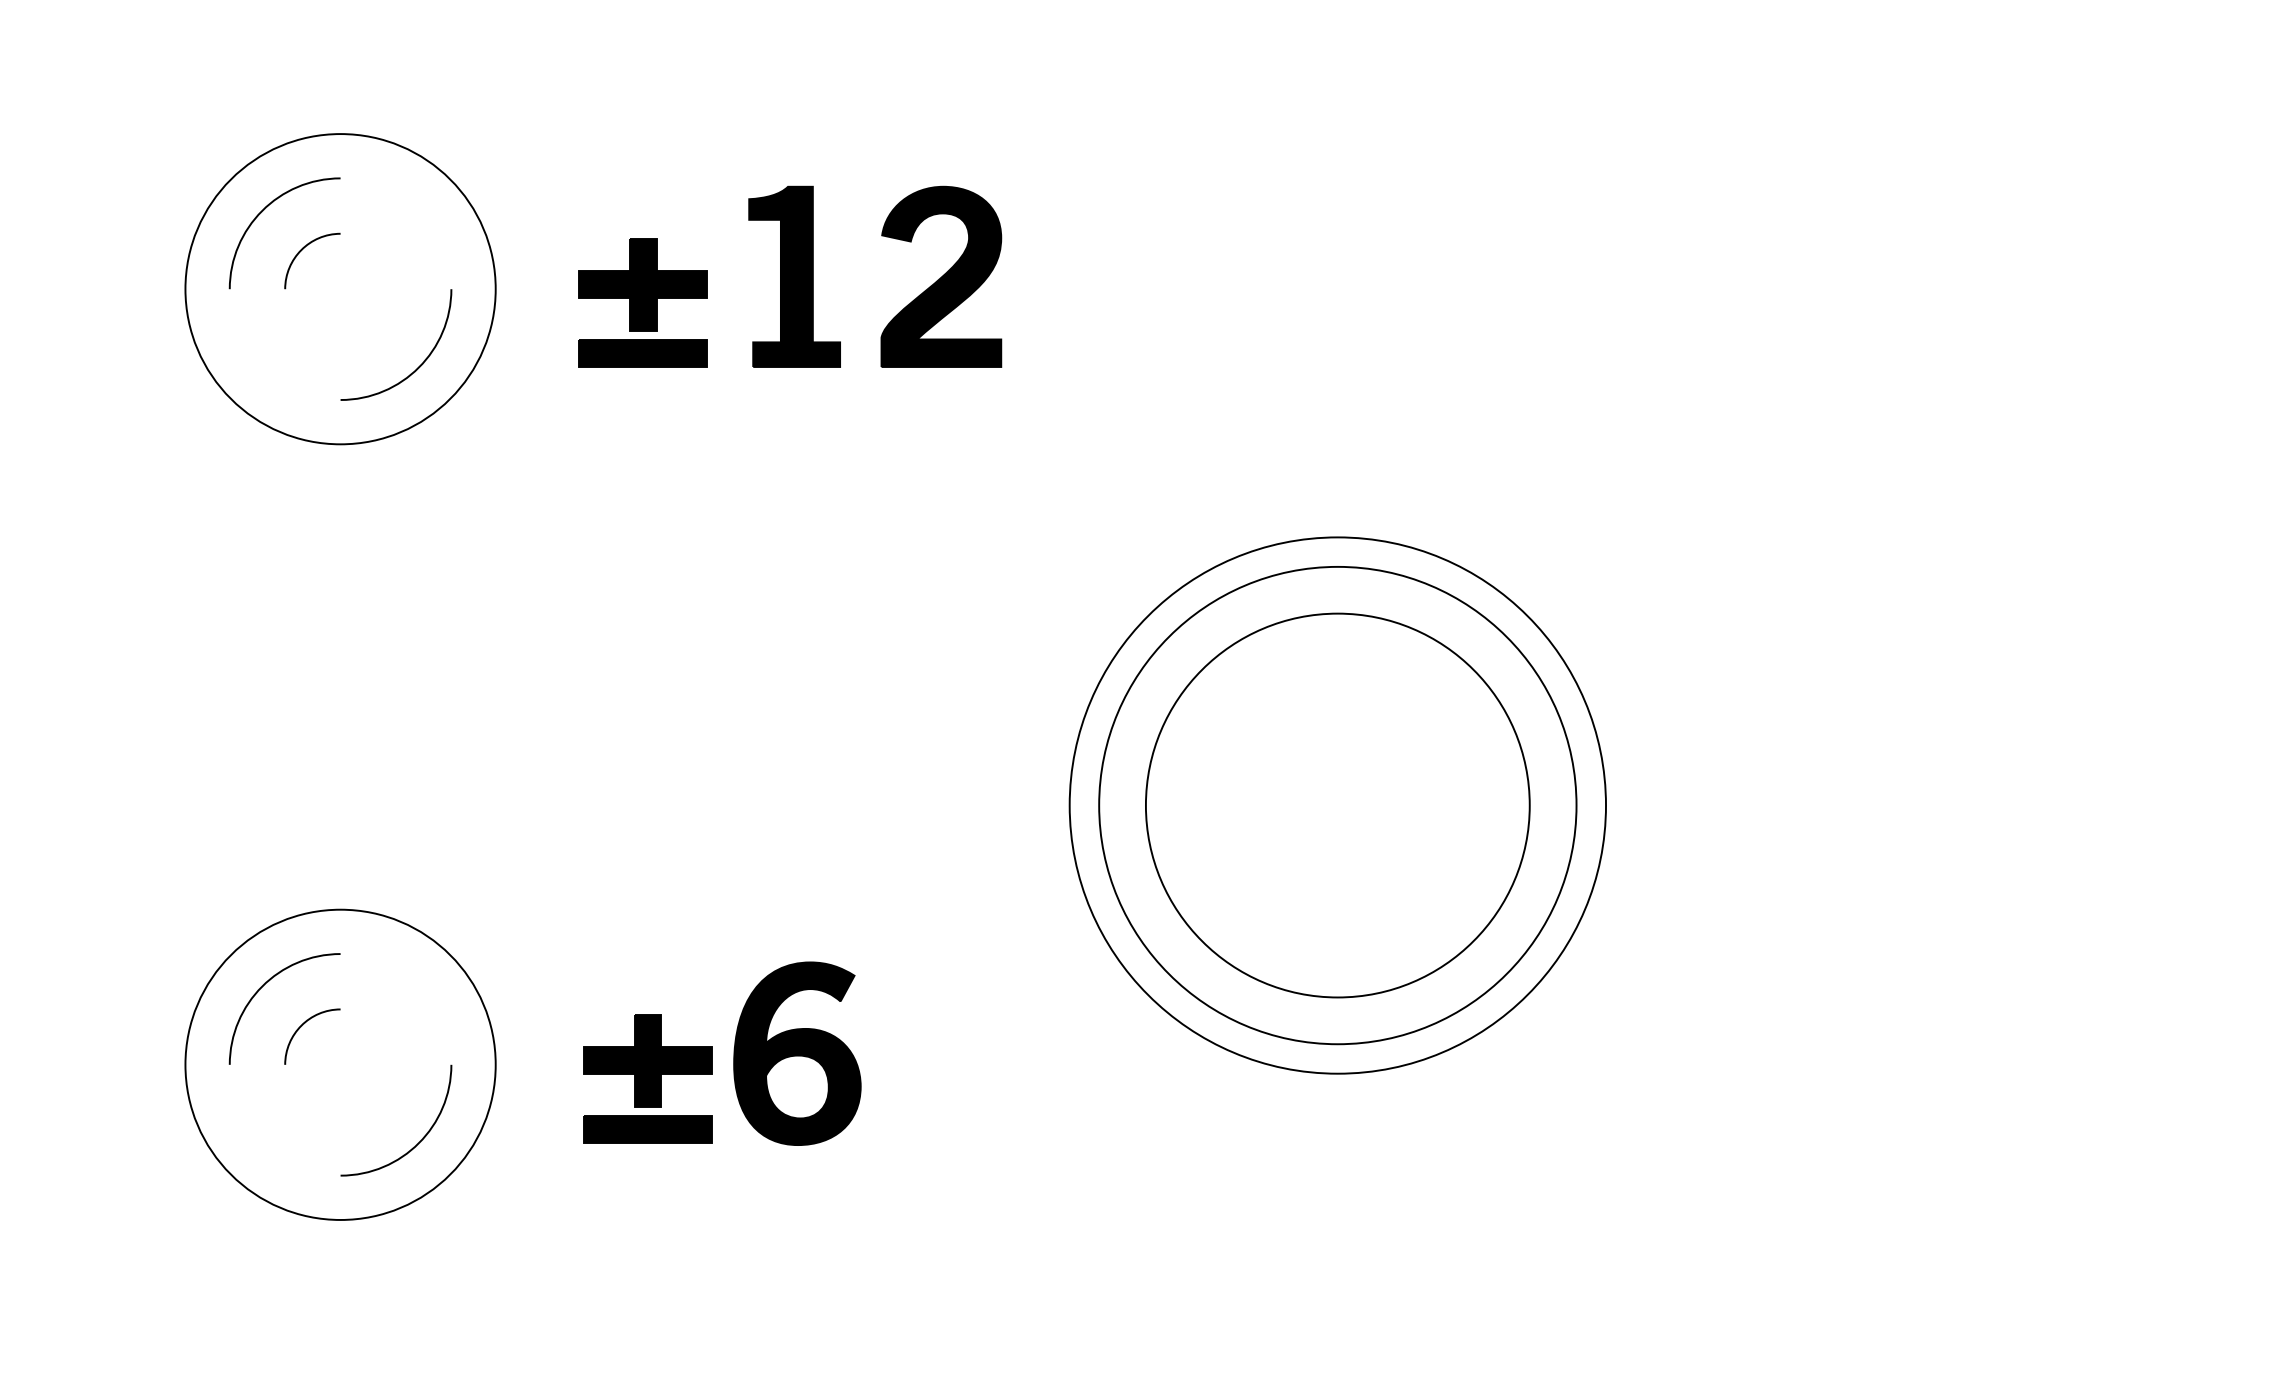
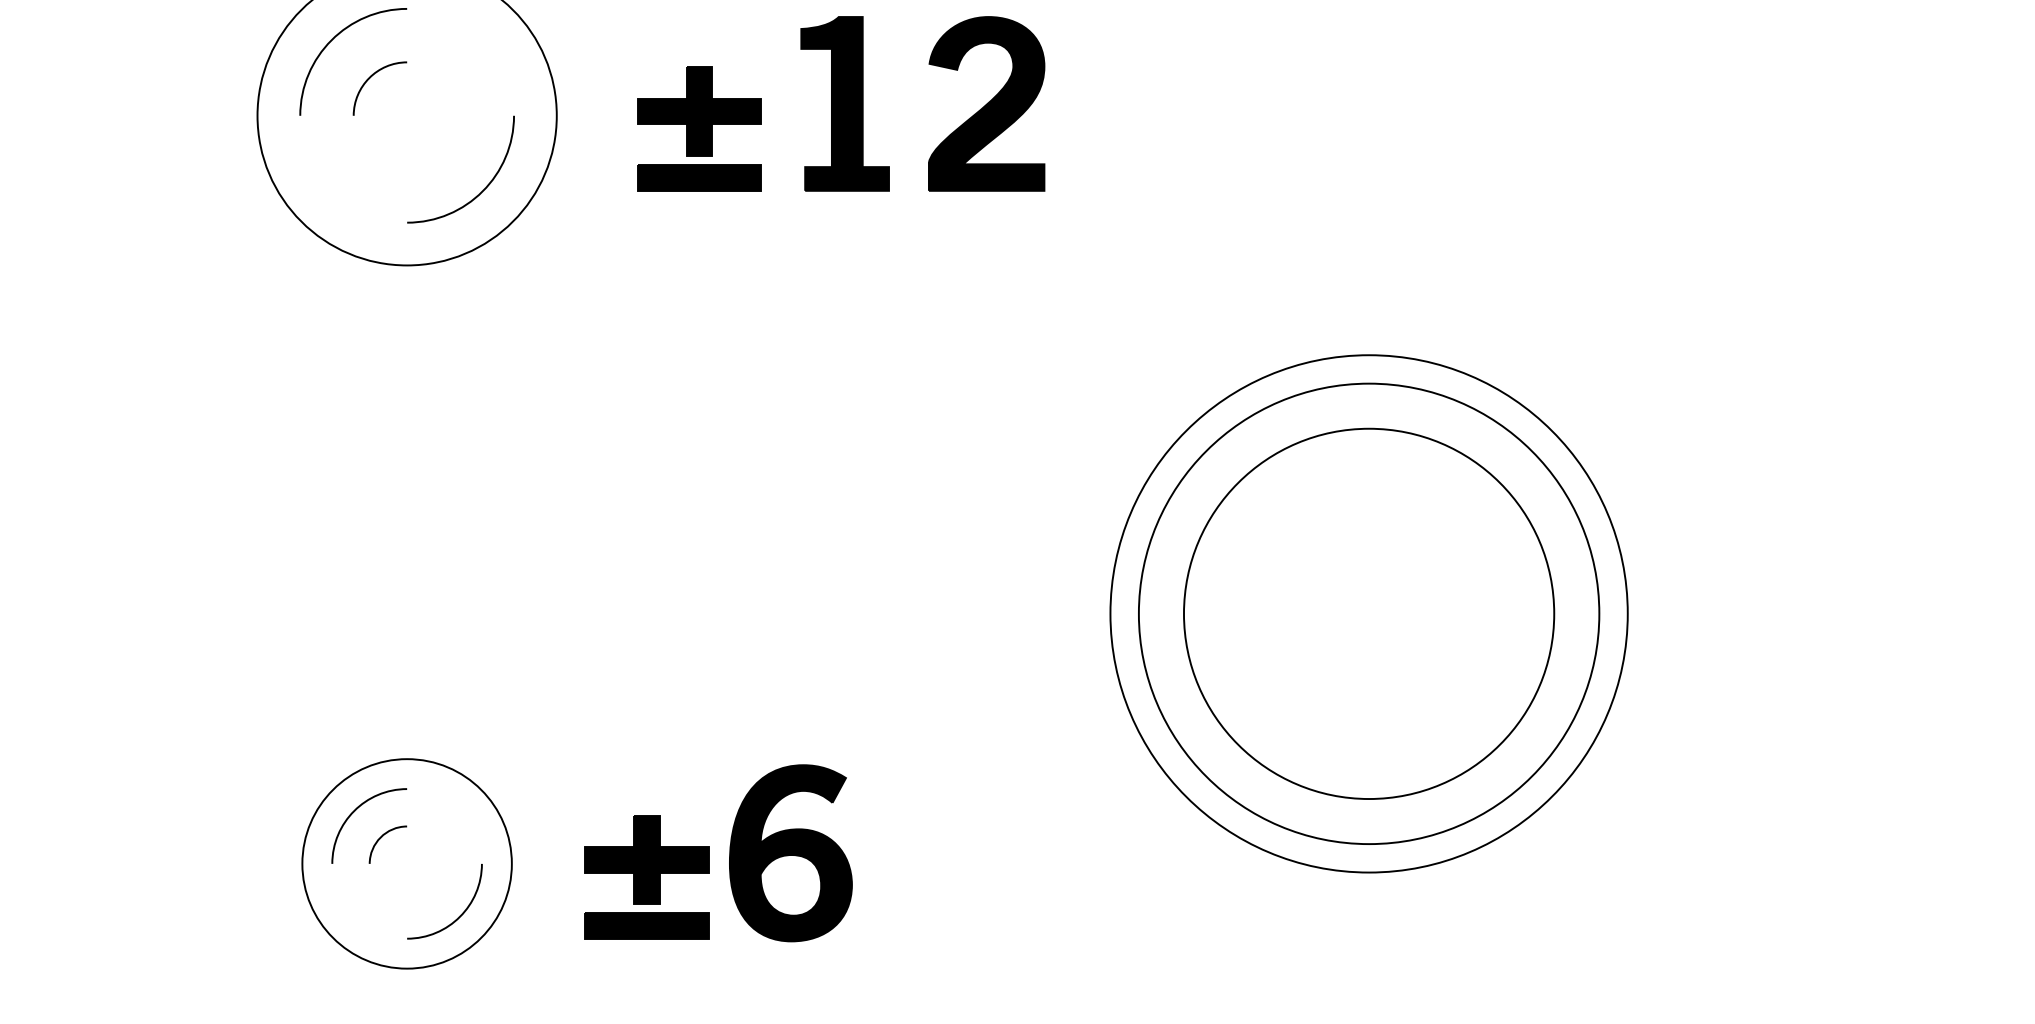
part: (712, 1053) -> (708, 853), moved
part: (340, 1064) -> (407, 863), size x0.7

